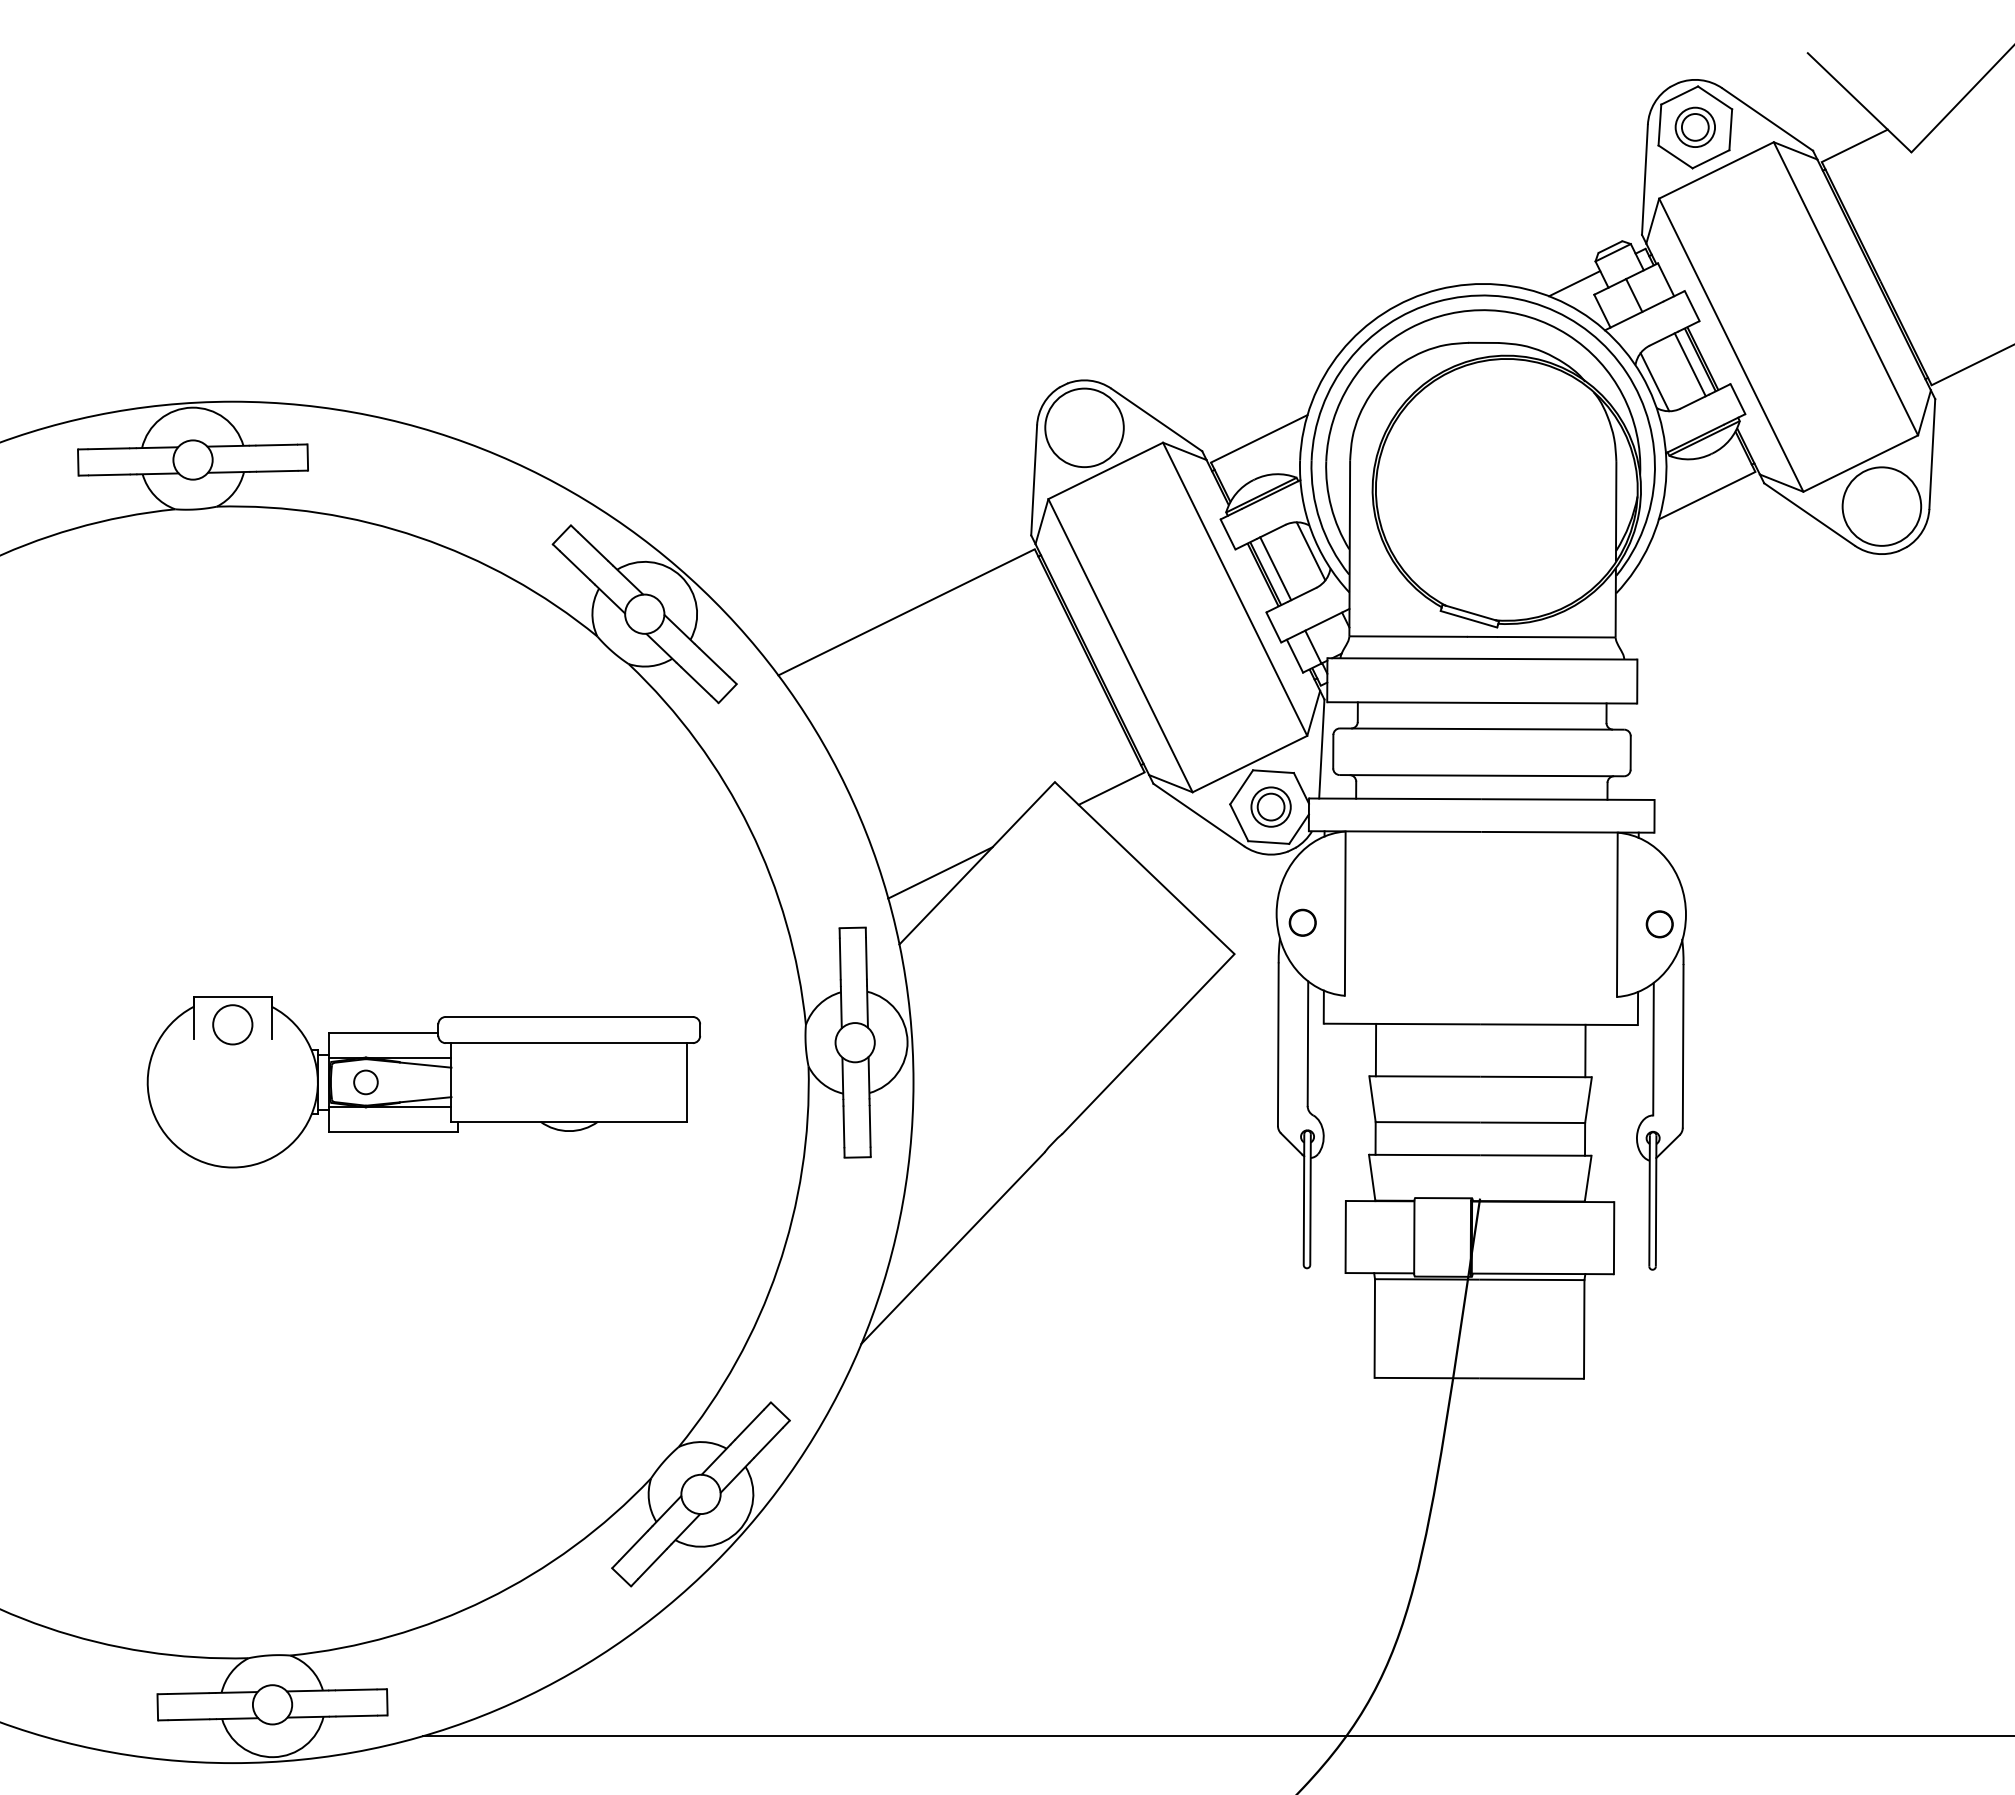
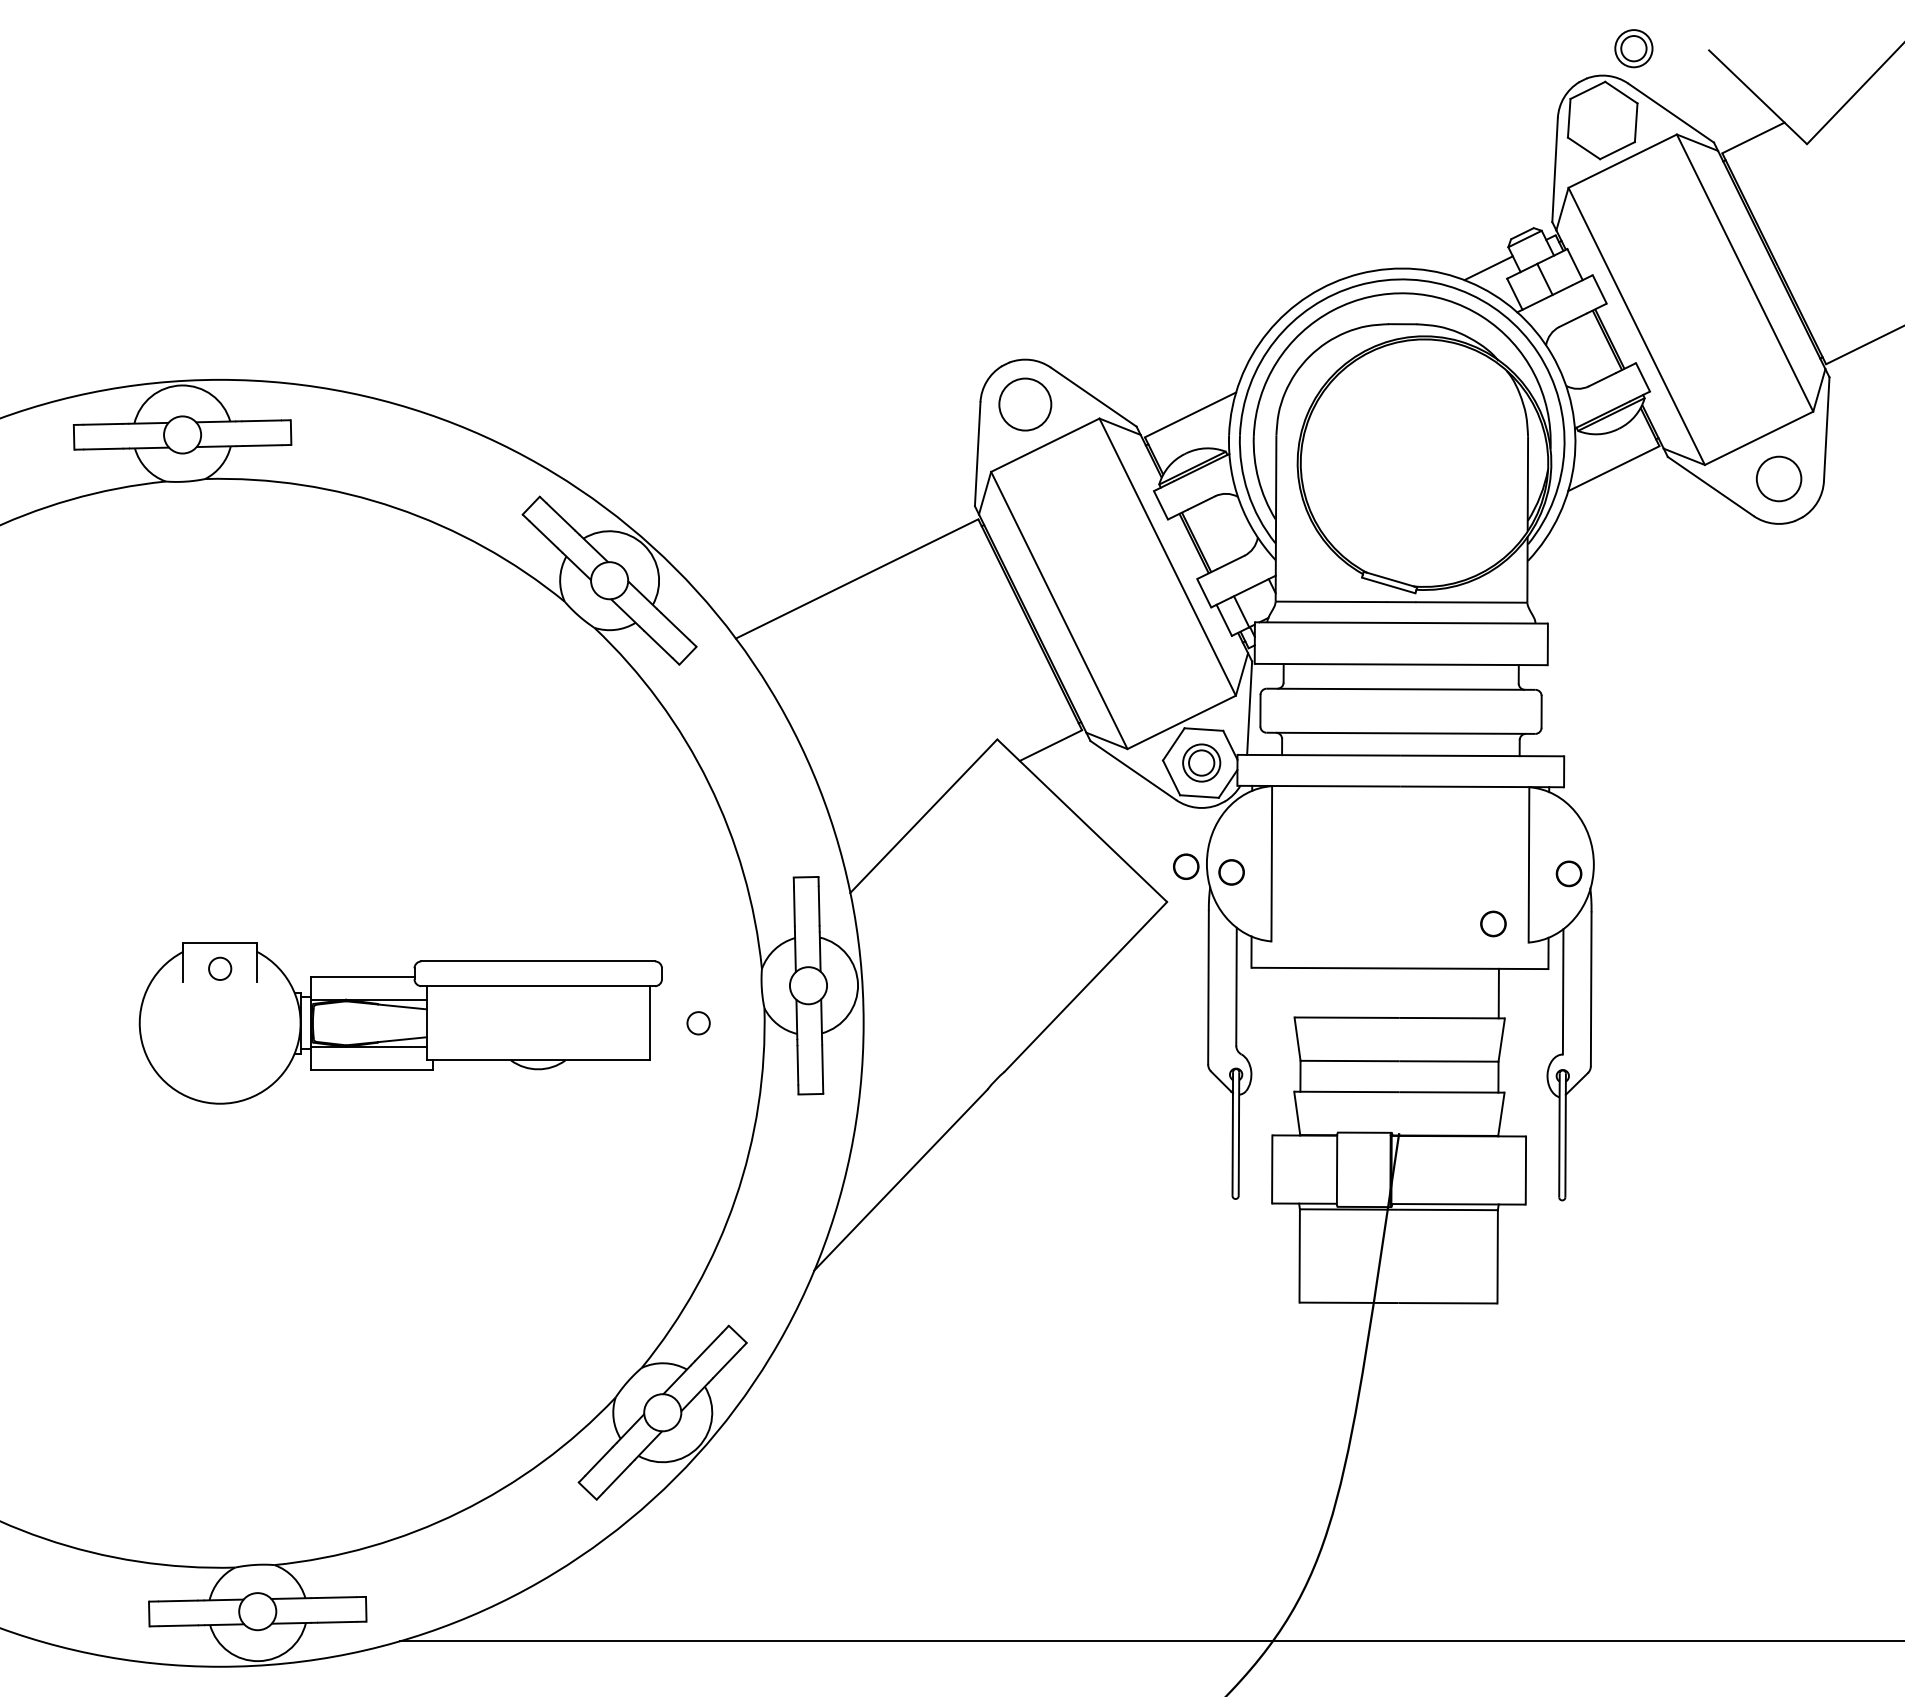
part: (1694, 126) -> (1633, 47), moved
line: (1689, 364) -> (1597, 344), removed
line: (1654, 382) -> (1564, 361), removed
circle: (1084, 427) -> (1025, 404), size x0.7
circle: (1881, 506) -> (1778, 478), size x0.6
line: (1310, 551) -> (1238, 521), removed
line: (1275, 568) -> (1205, 537), removed
line: (940, 872) -> (889, 824), removed
circle: (1254, 916) -> (1185, 866), added
circle: (1579, 977) -> (1493, 924), added
circle: (232, 1024) -> (219, 968), size x0.6
line: (1375, 1049) -> (1300, 992), removed
circle: (365, 1082) -> (698, 1023), moved

